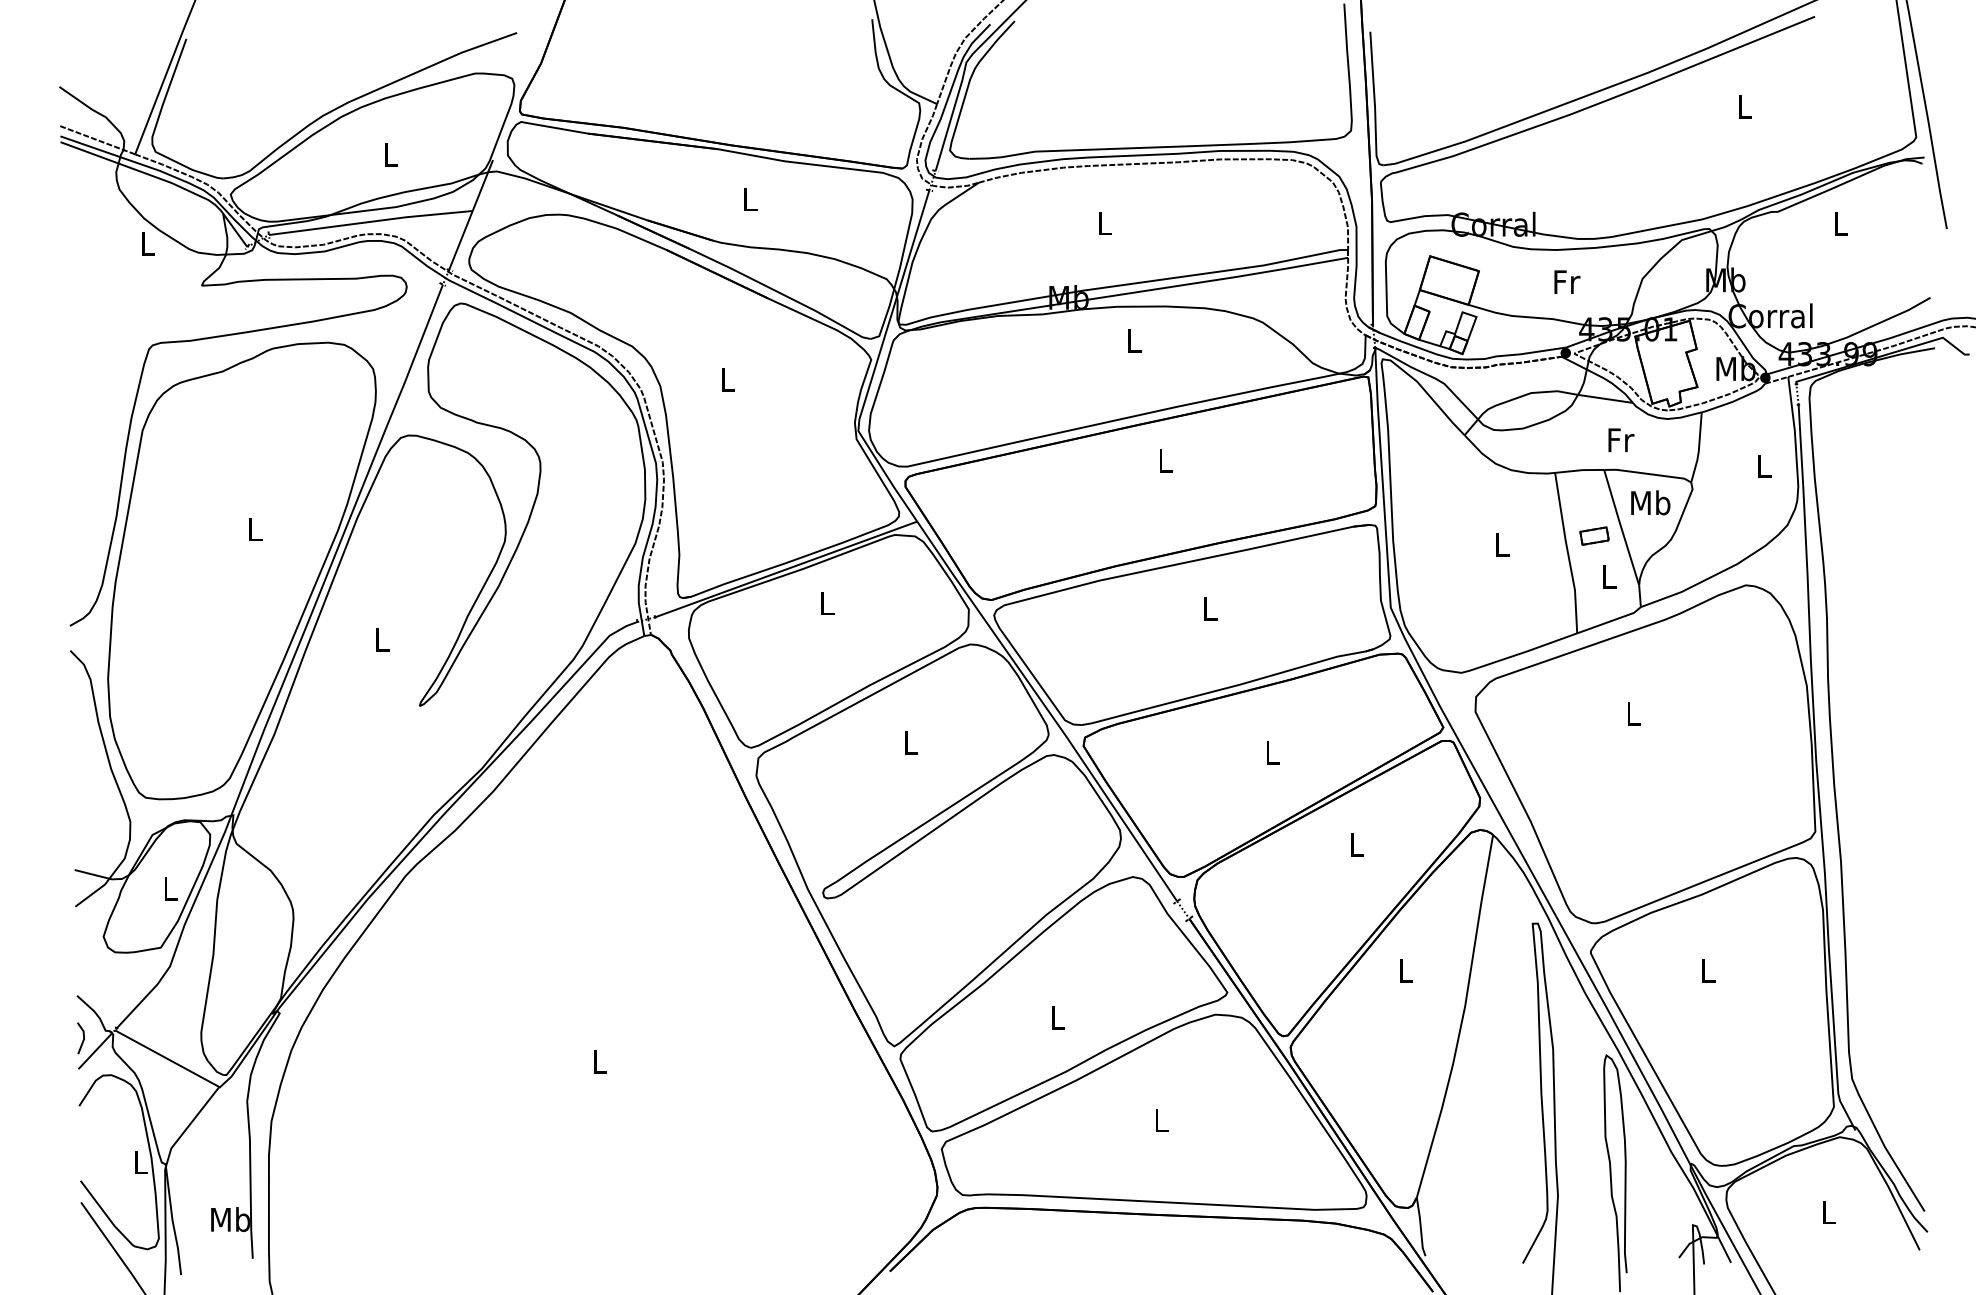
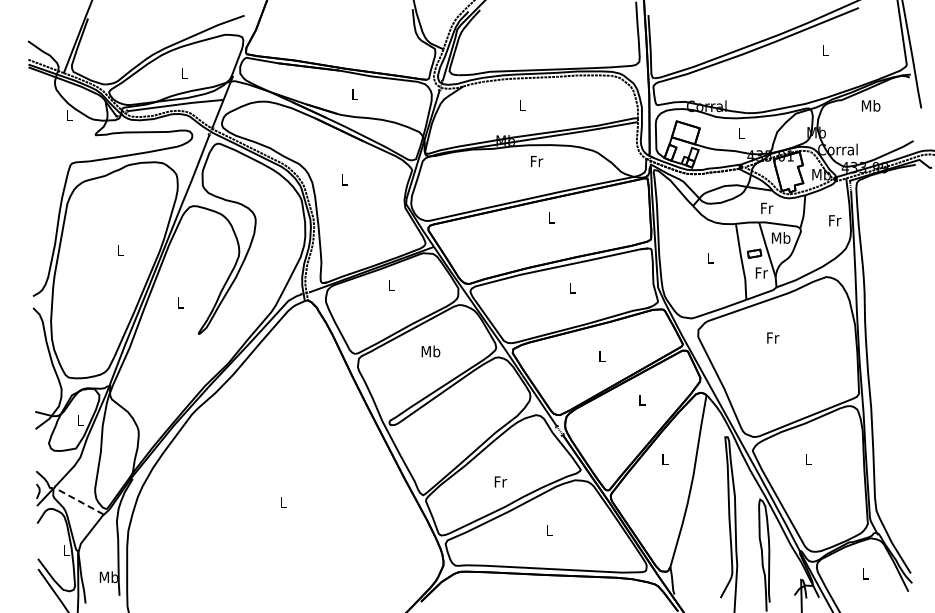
text: (1839, 222) -> (870, 105), L -> Mb
text: (1566, 281) -> (741, 133), Fr -> L
text: (1135, 341) -> (537, 161), L -> Fr
text: (1765, 465) -> (835, 220), L -> Fr
text: (1609, 575) -> (761, 272), L -> Fr
text: (1634, 712) -> (773, 337), L -> Fr
text: (909, 742) -> (430, 351), L -> Mb
text: (1057, 1017) -> (500, 481), L -> Fr
line: (166, 1057) -> (78, 500), solid -> dashed

